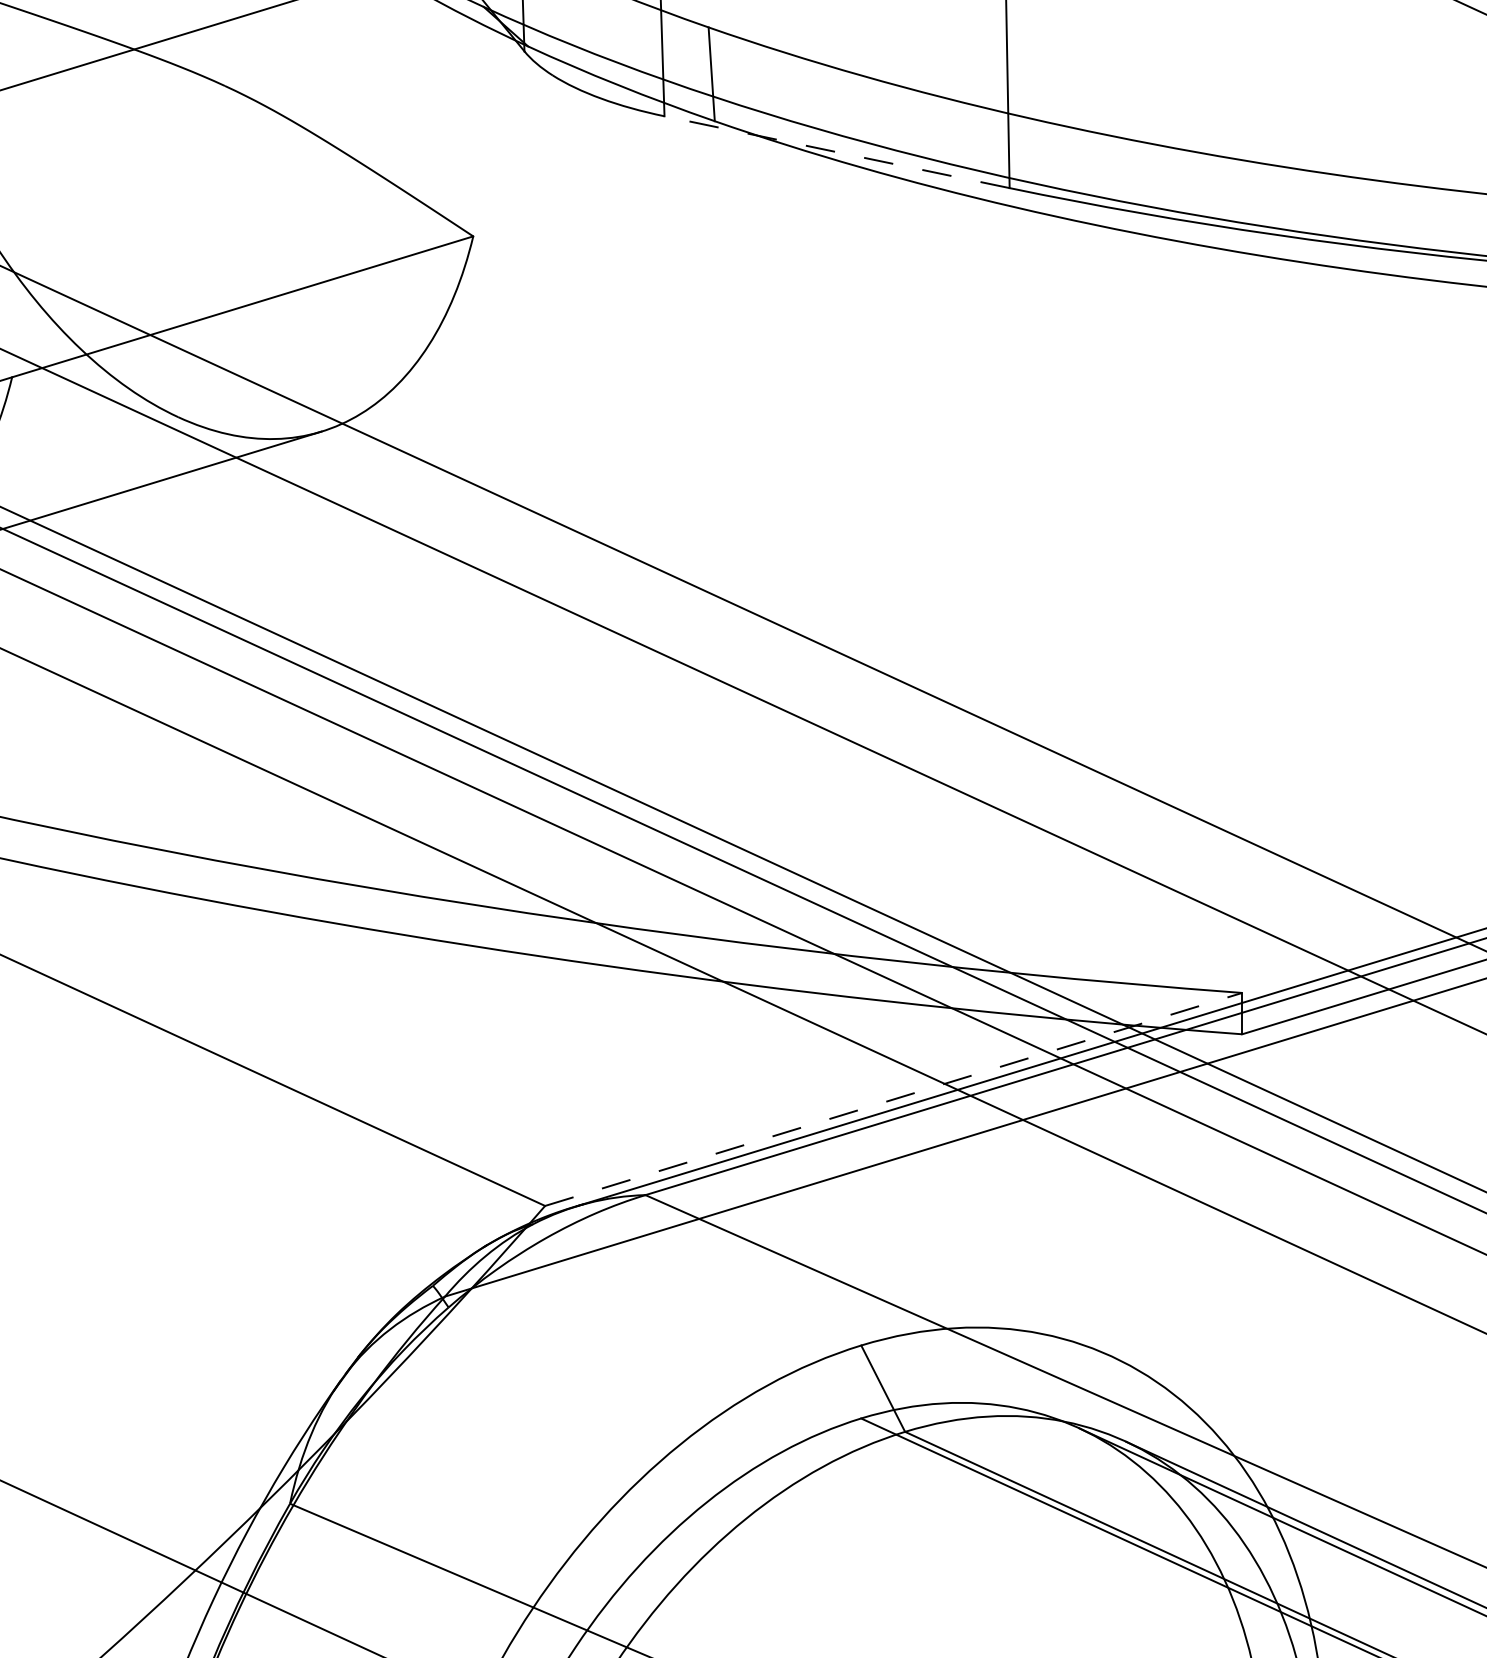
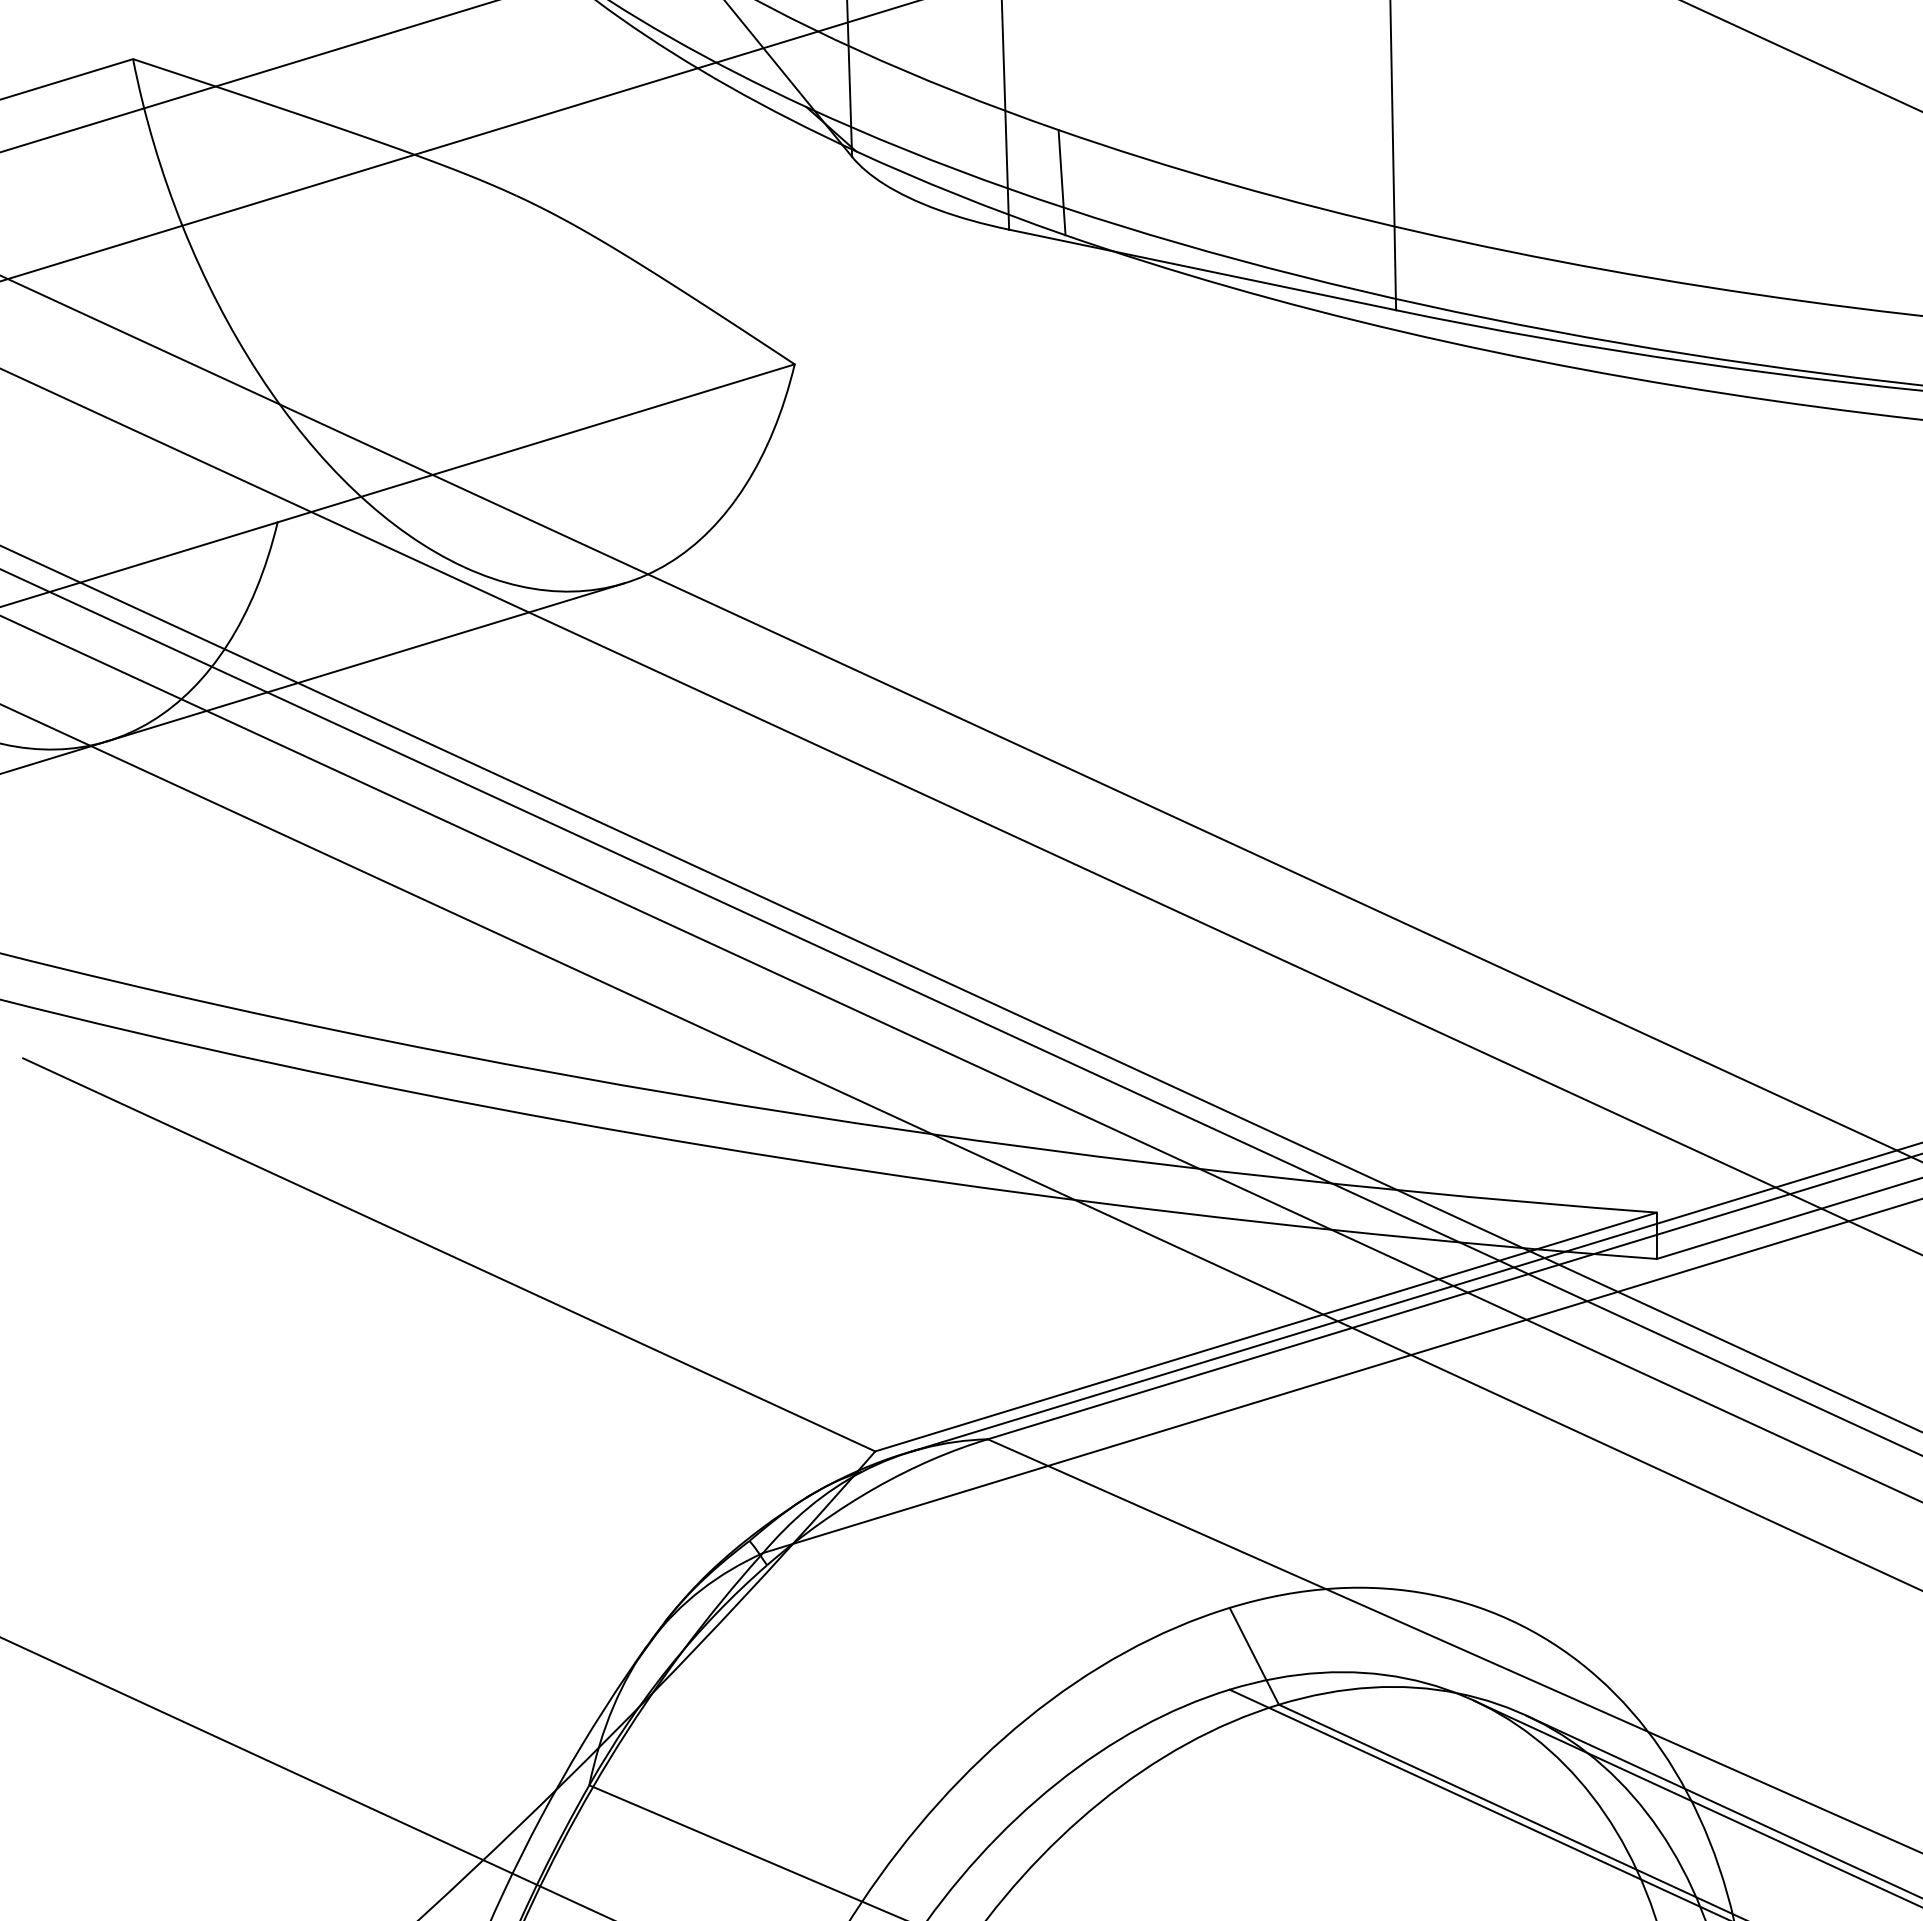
line: (836, 151) -> (1202, 269), dashed -> solid
line: (894, 1099) -> (1266, 1332), dashed -> solid

